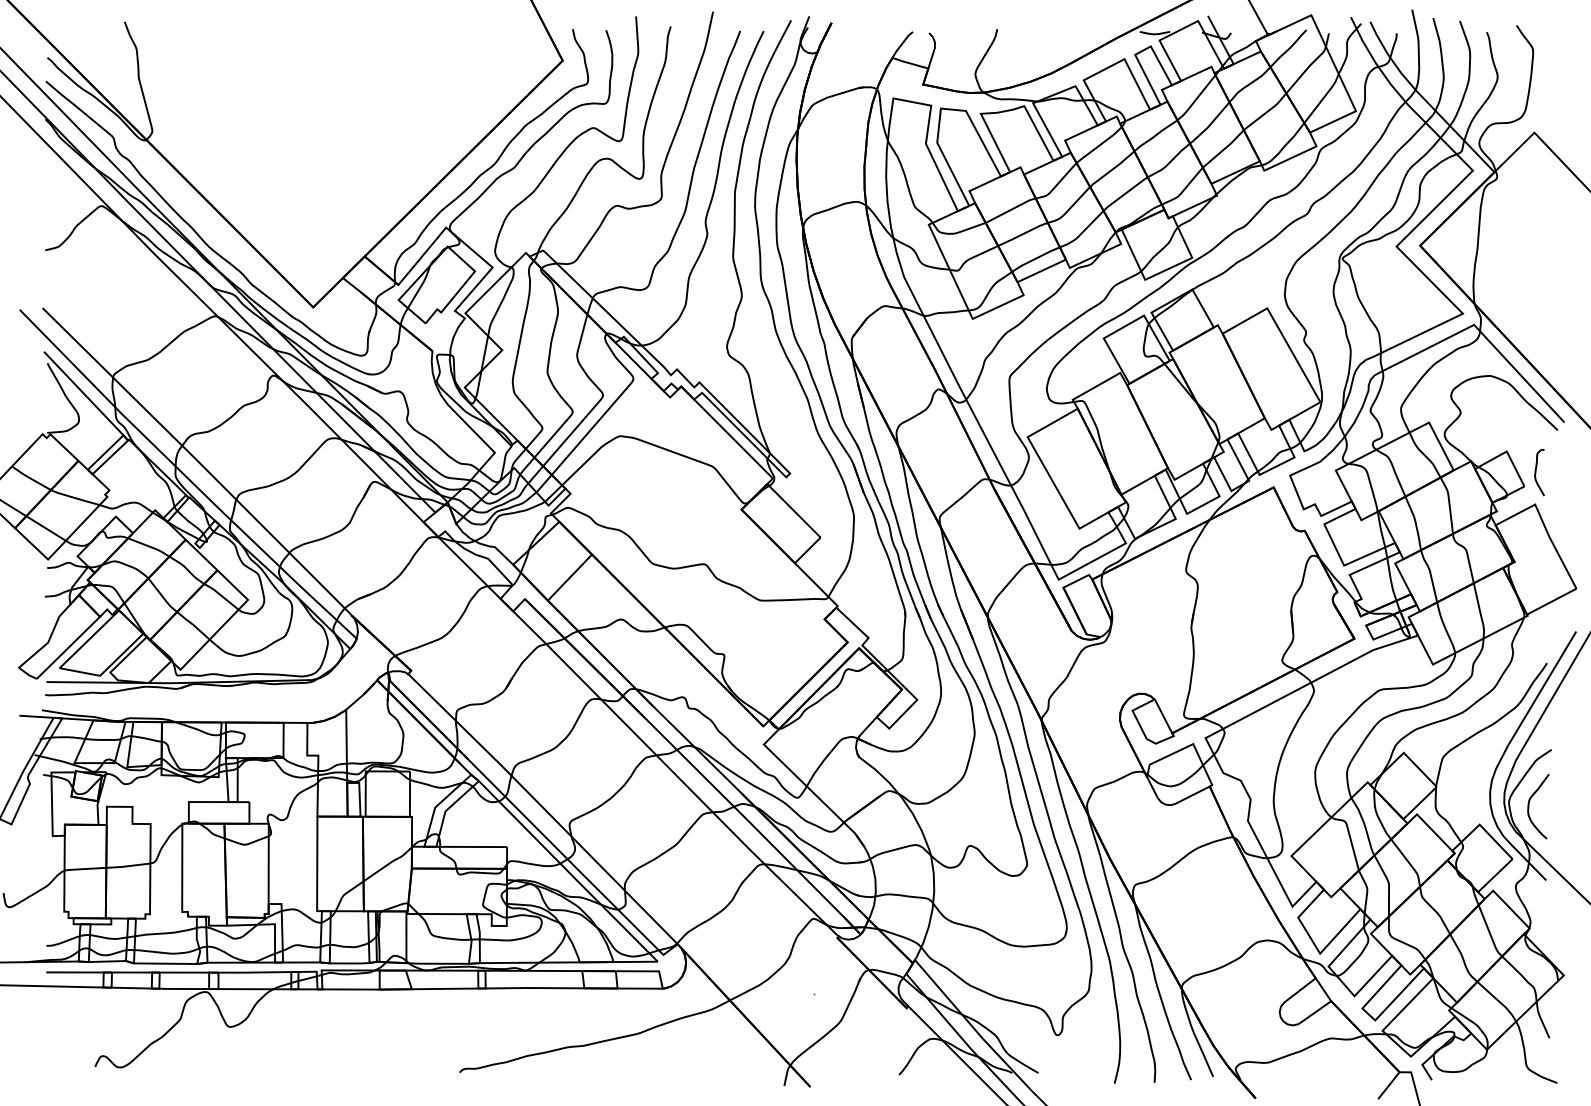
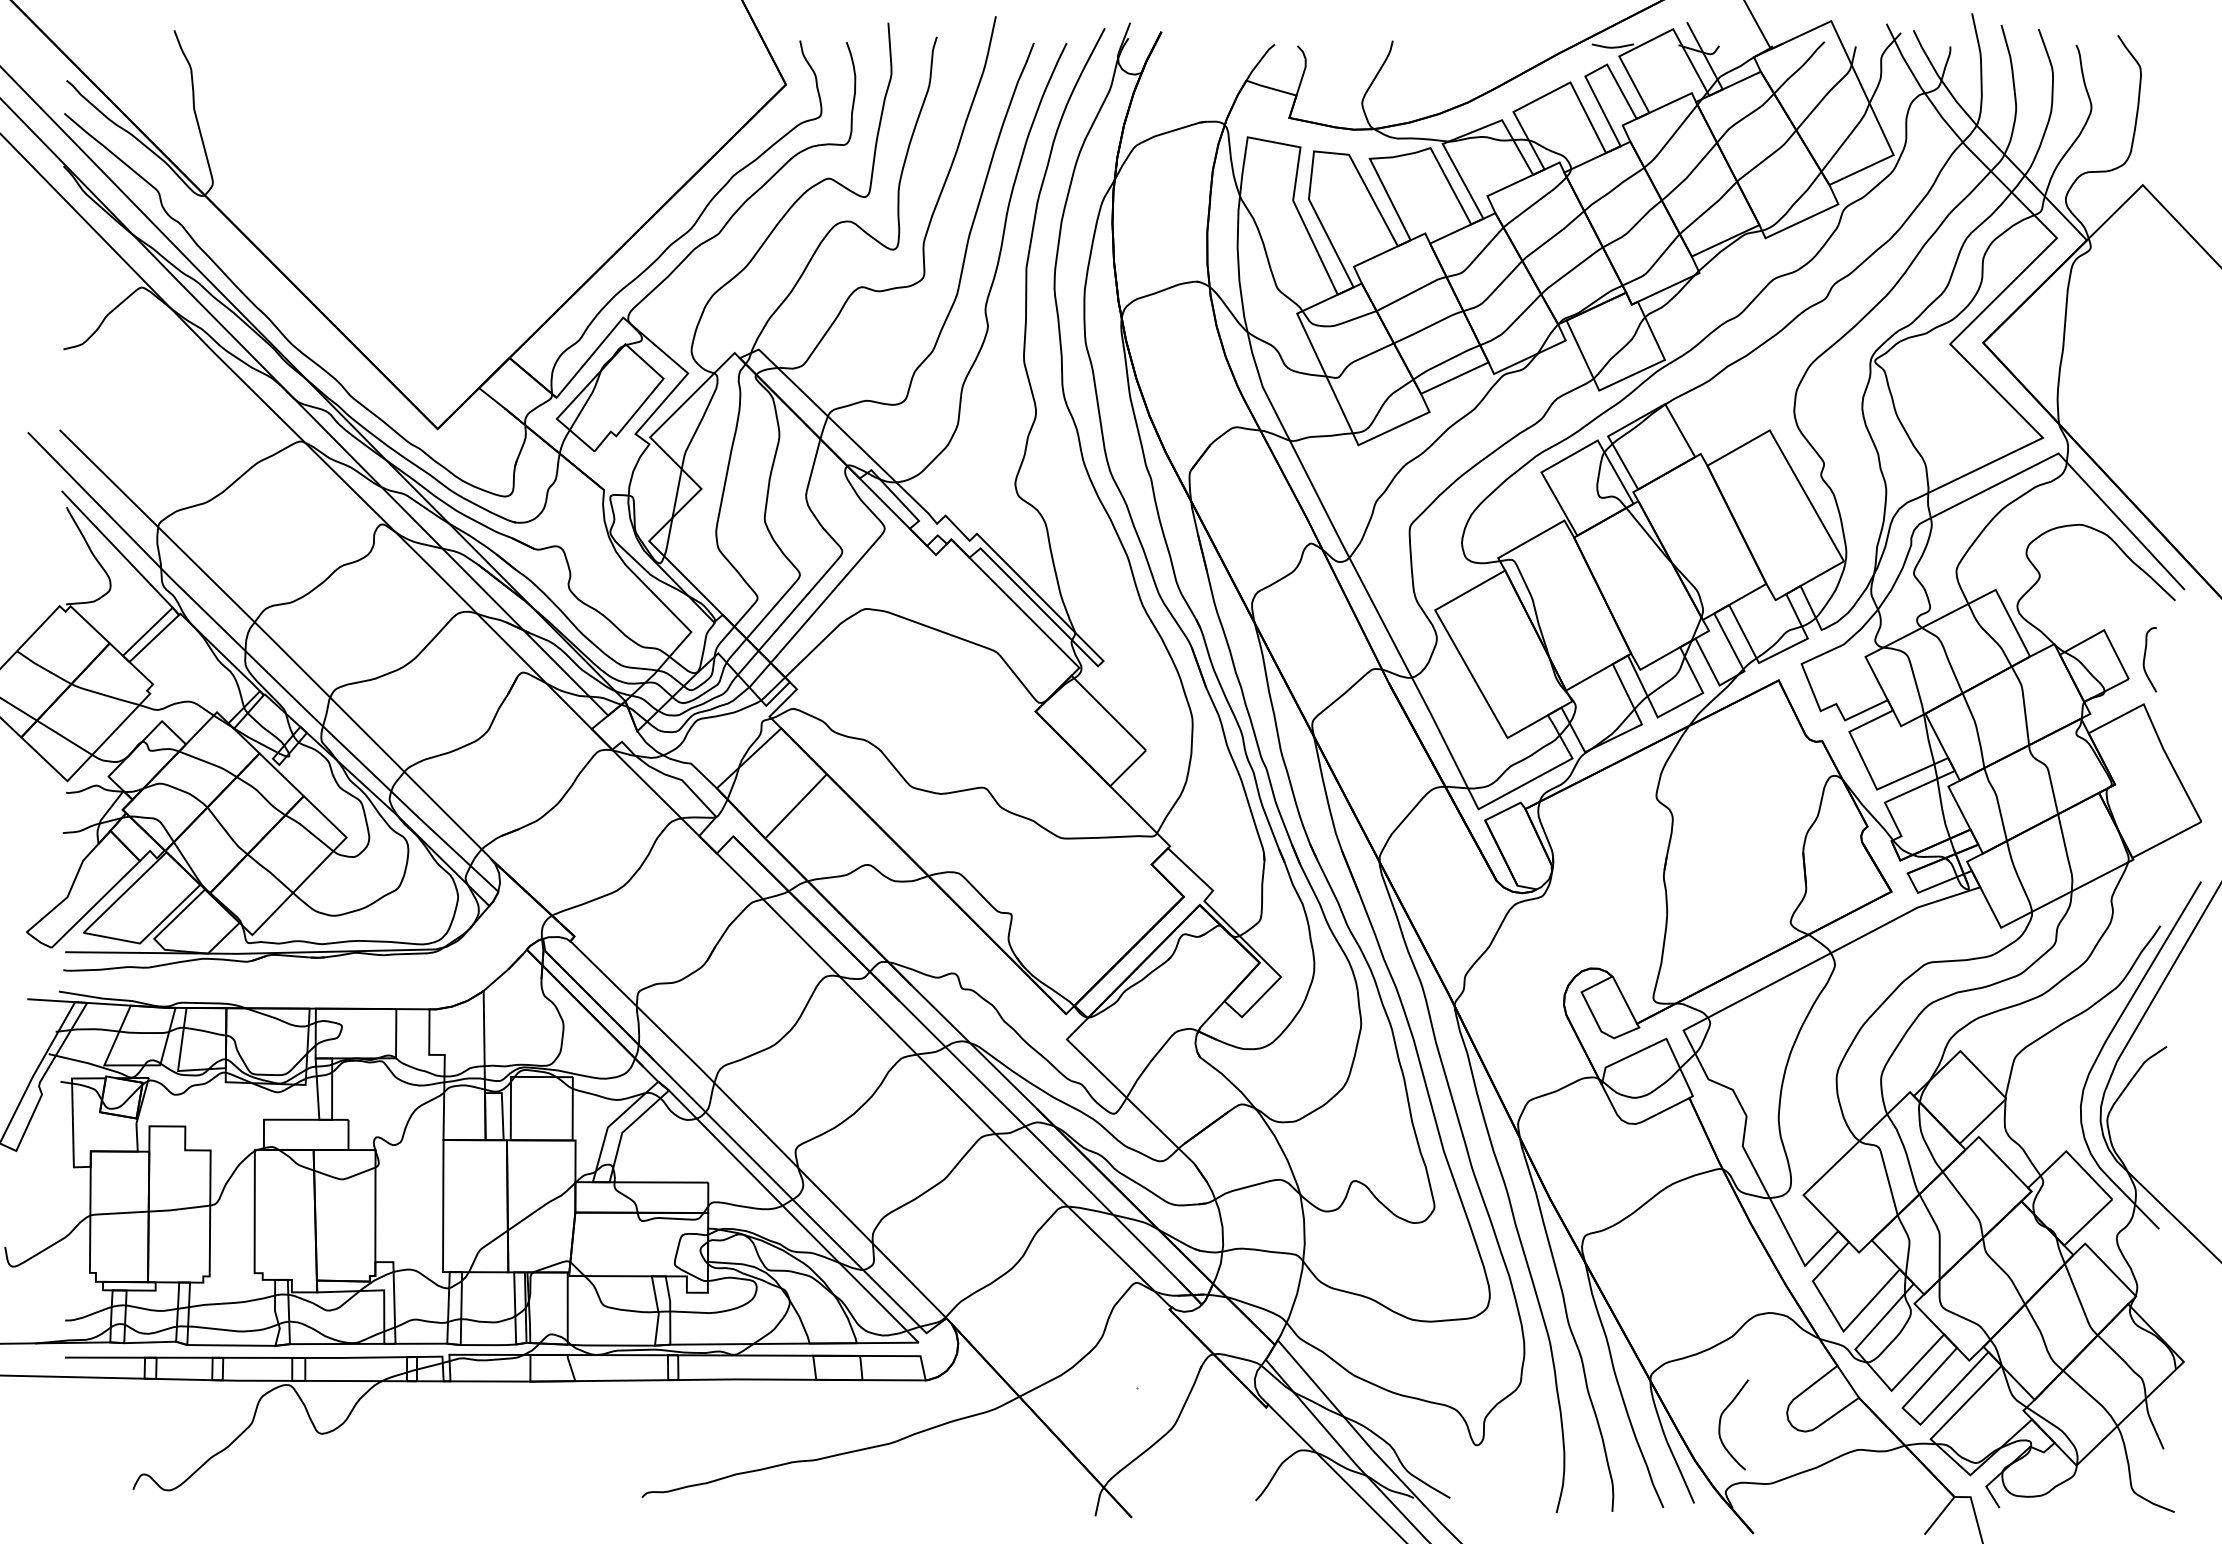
curve: (1529, 806) -> (1721, 1424), moved

